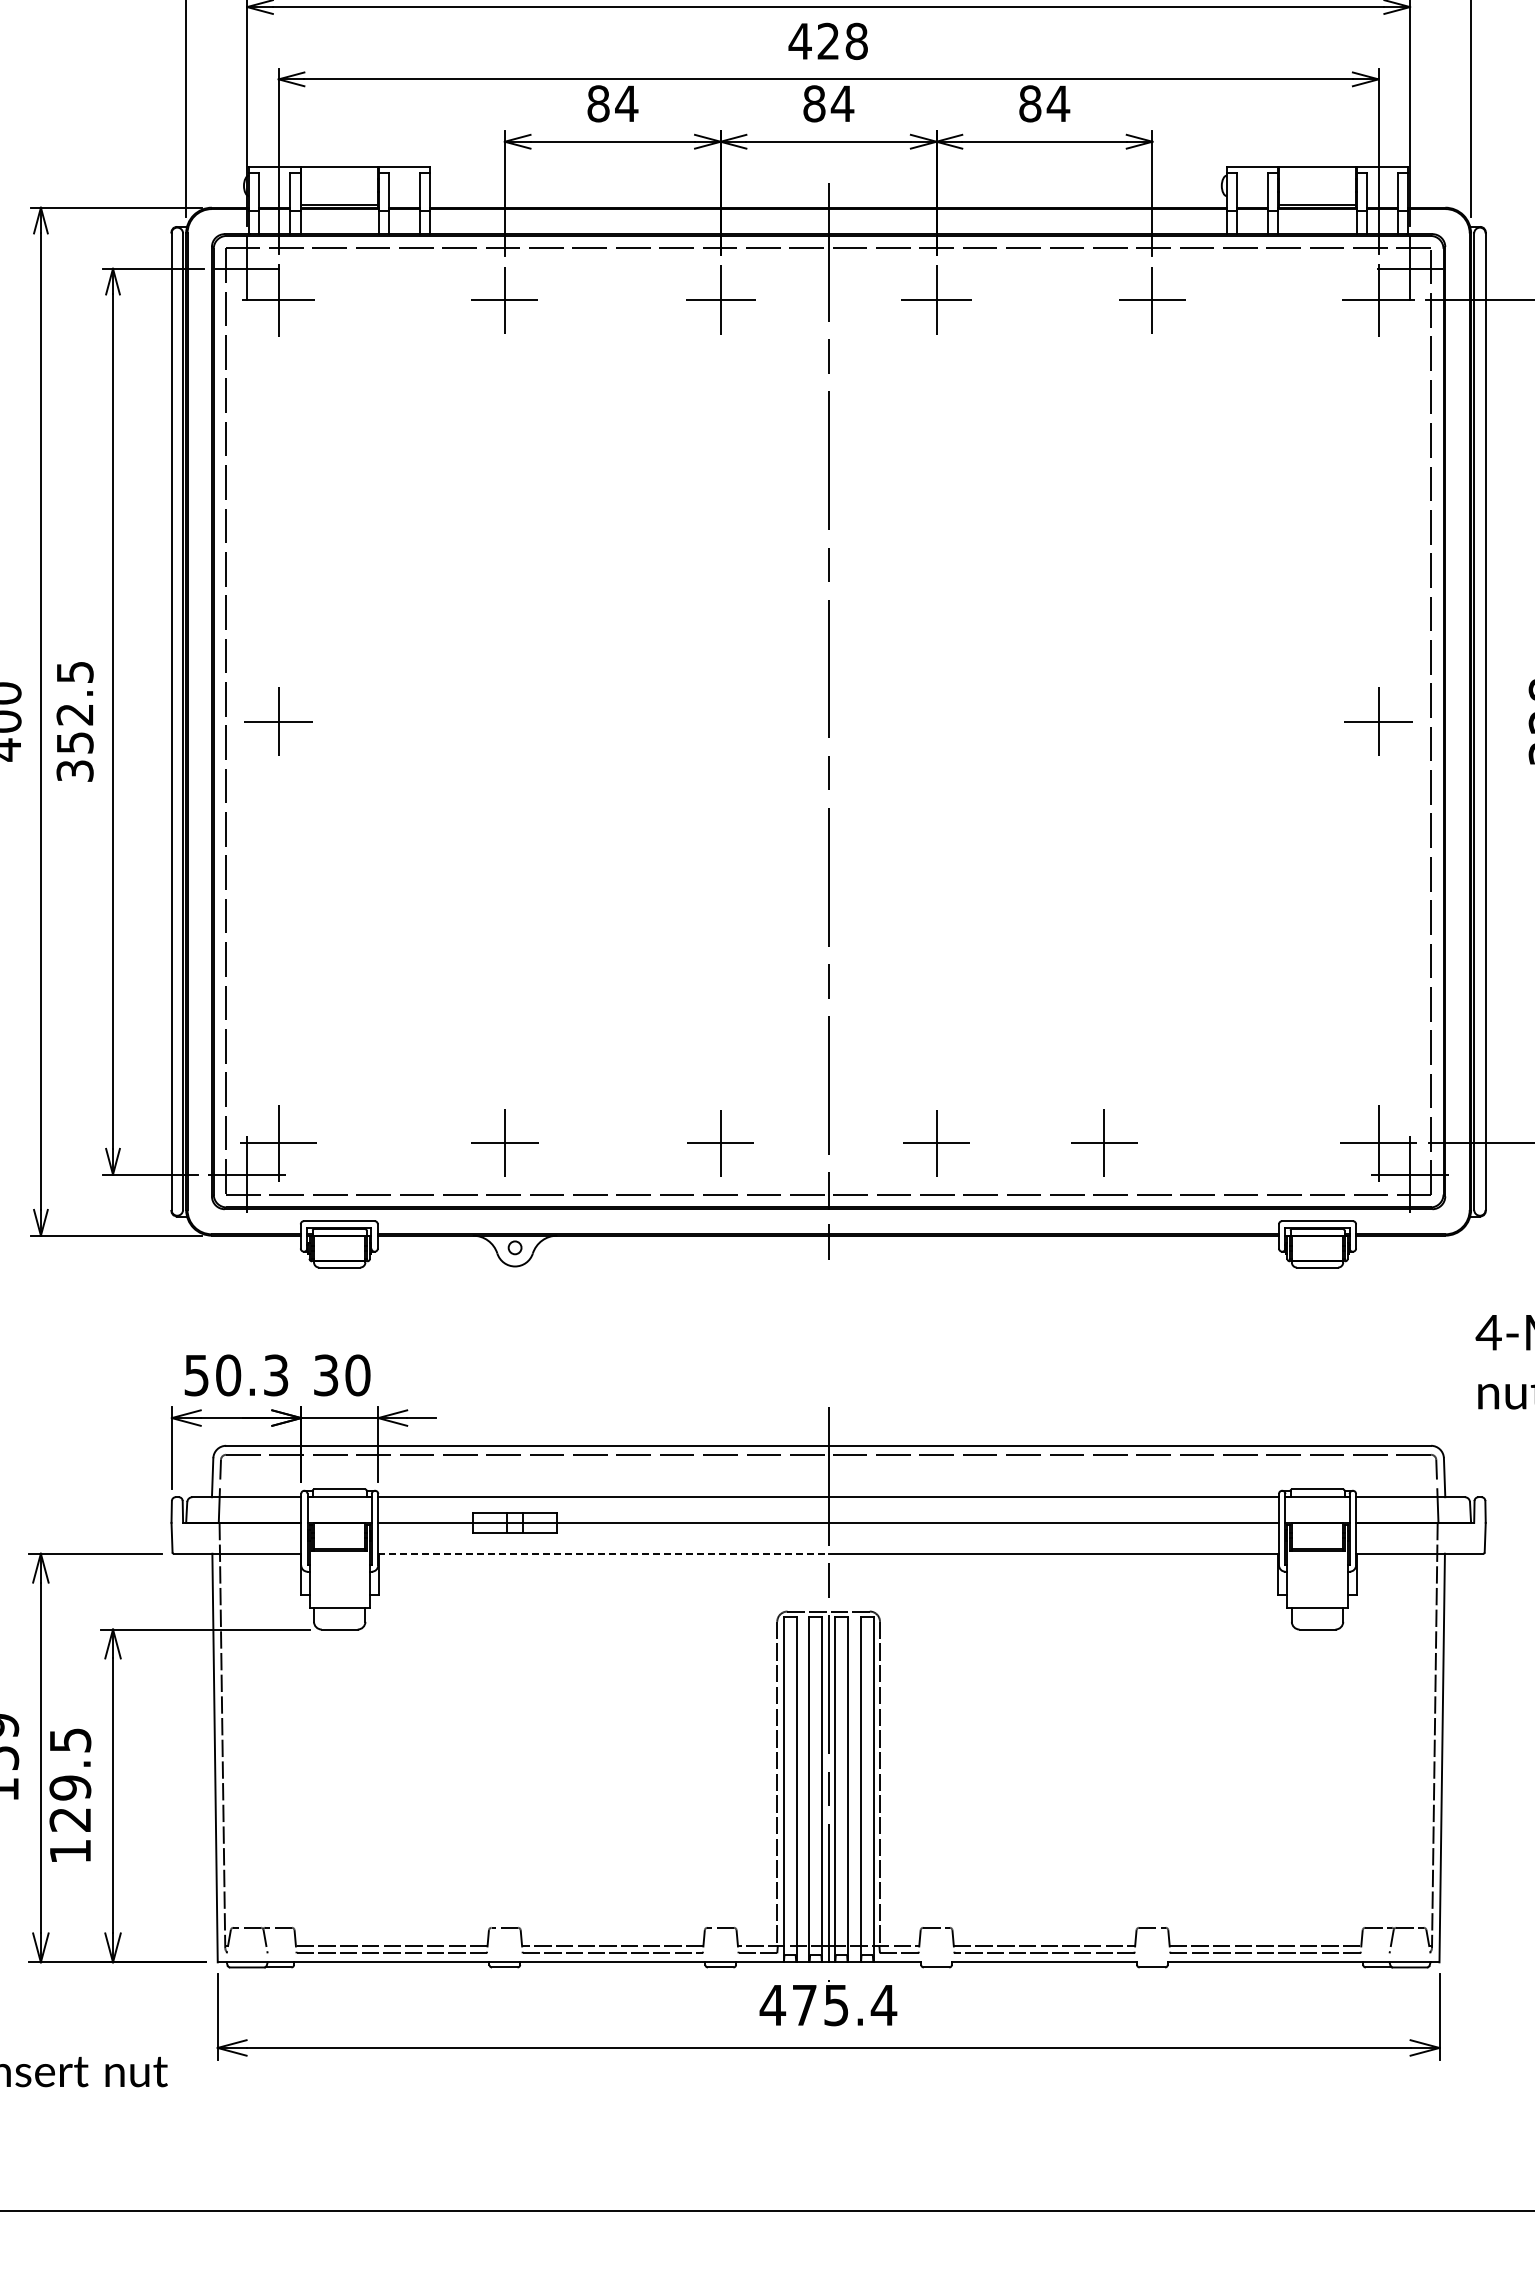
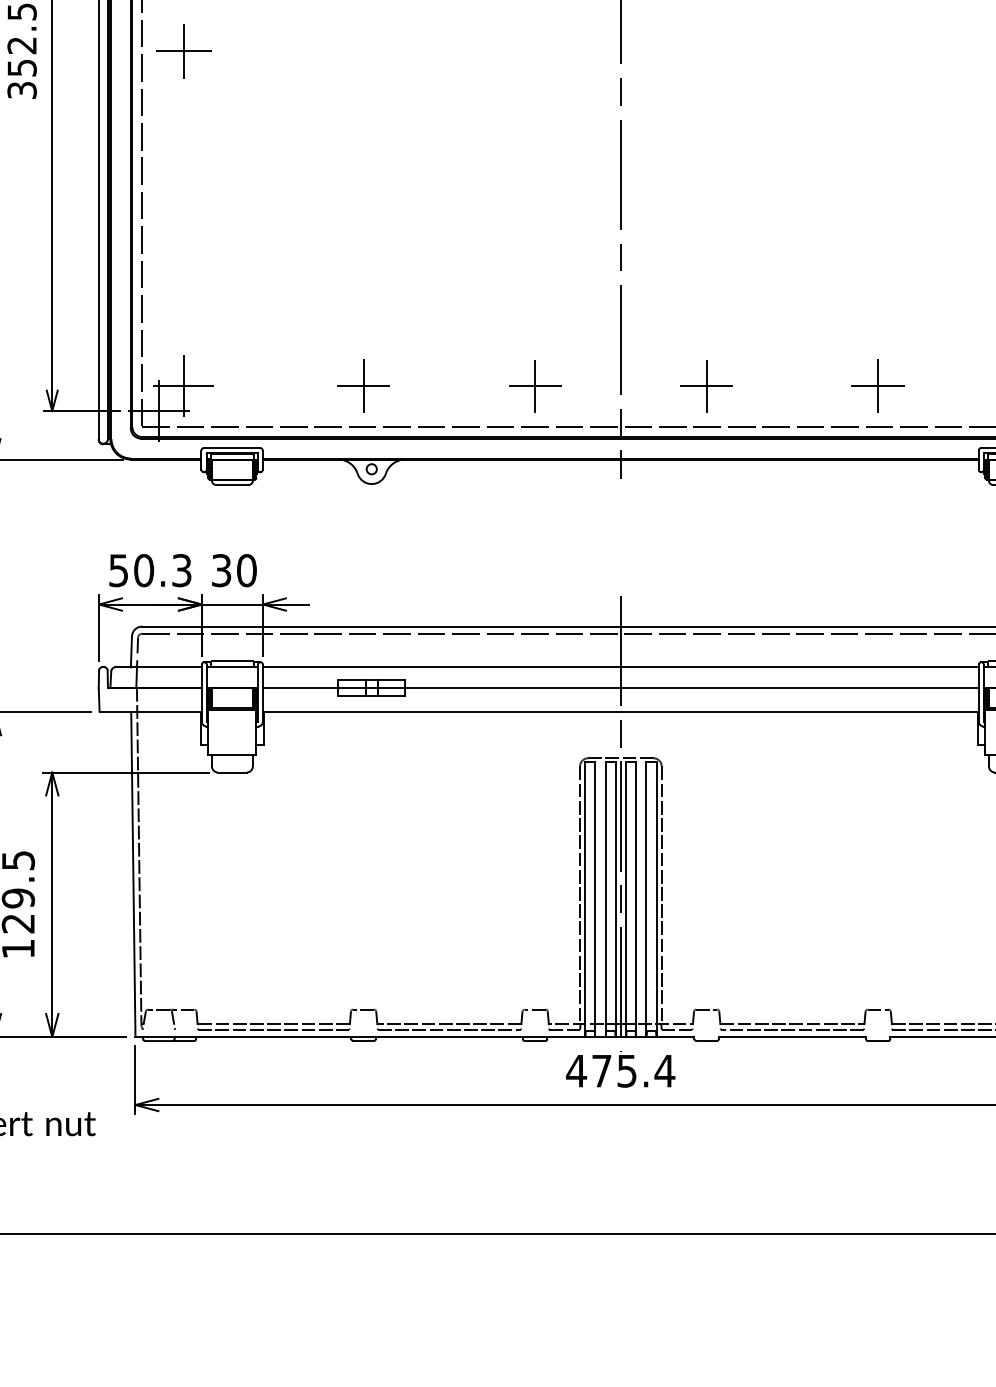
part: (1104, 1142) -> (878, 385), moved
line: (603, 1553) -> (442, 712), dashed -> solid

